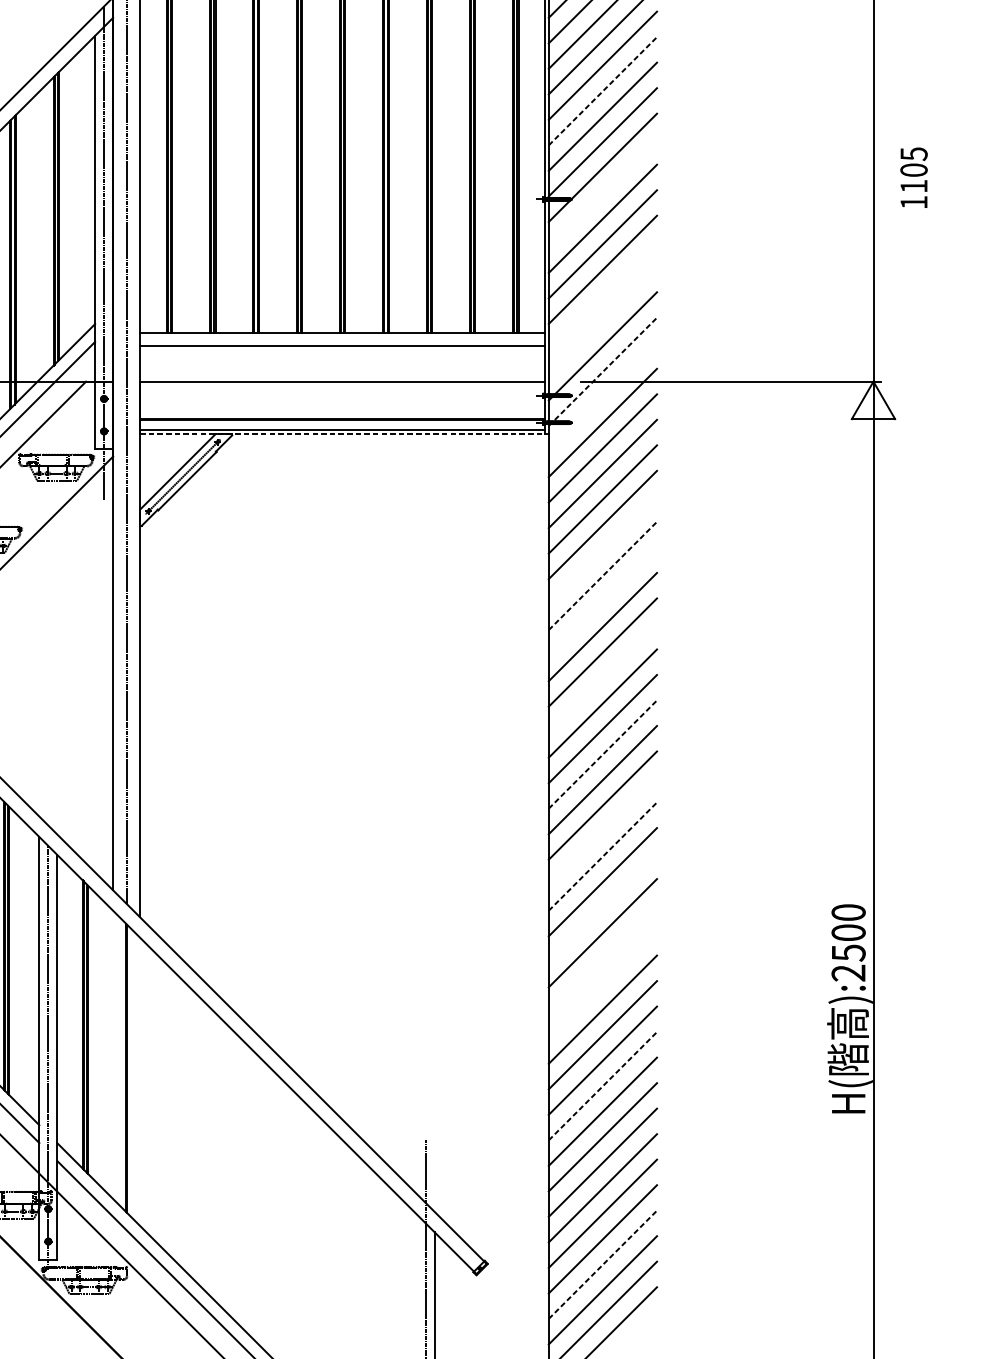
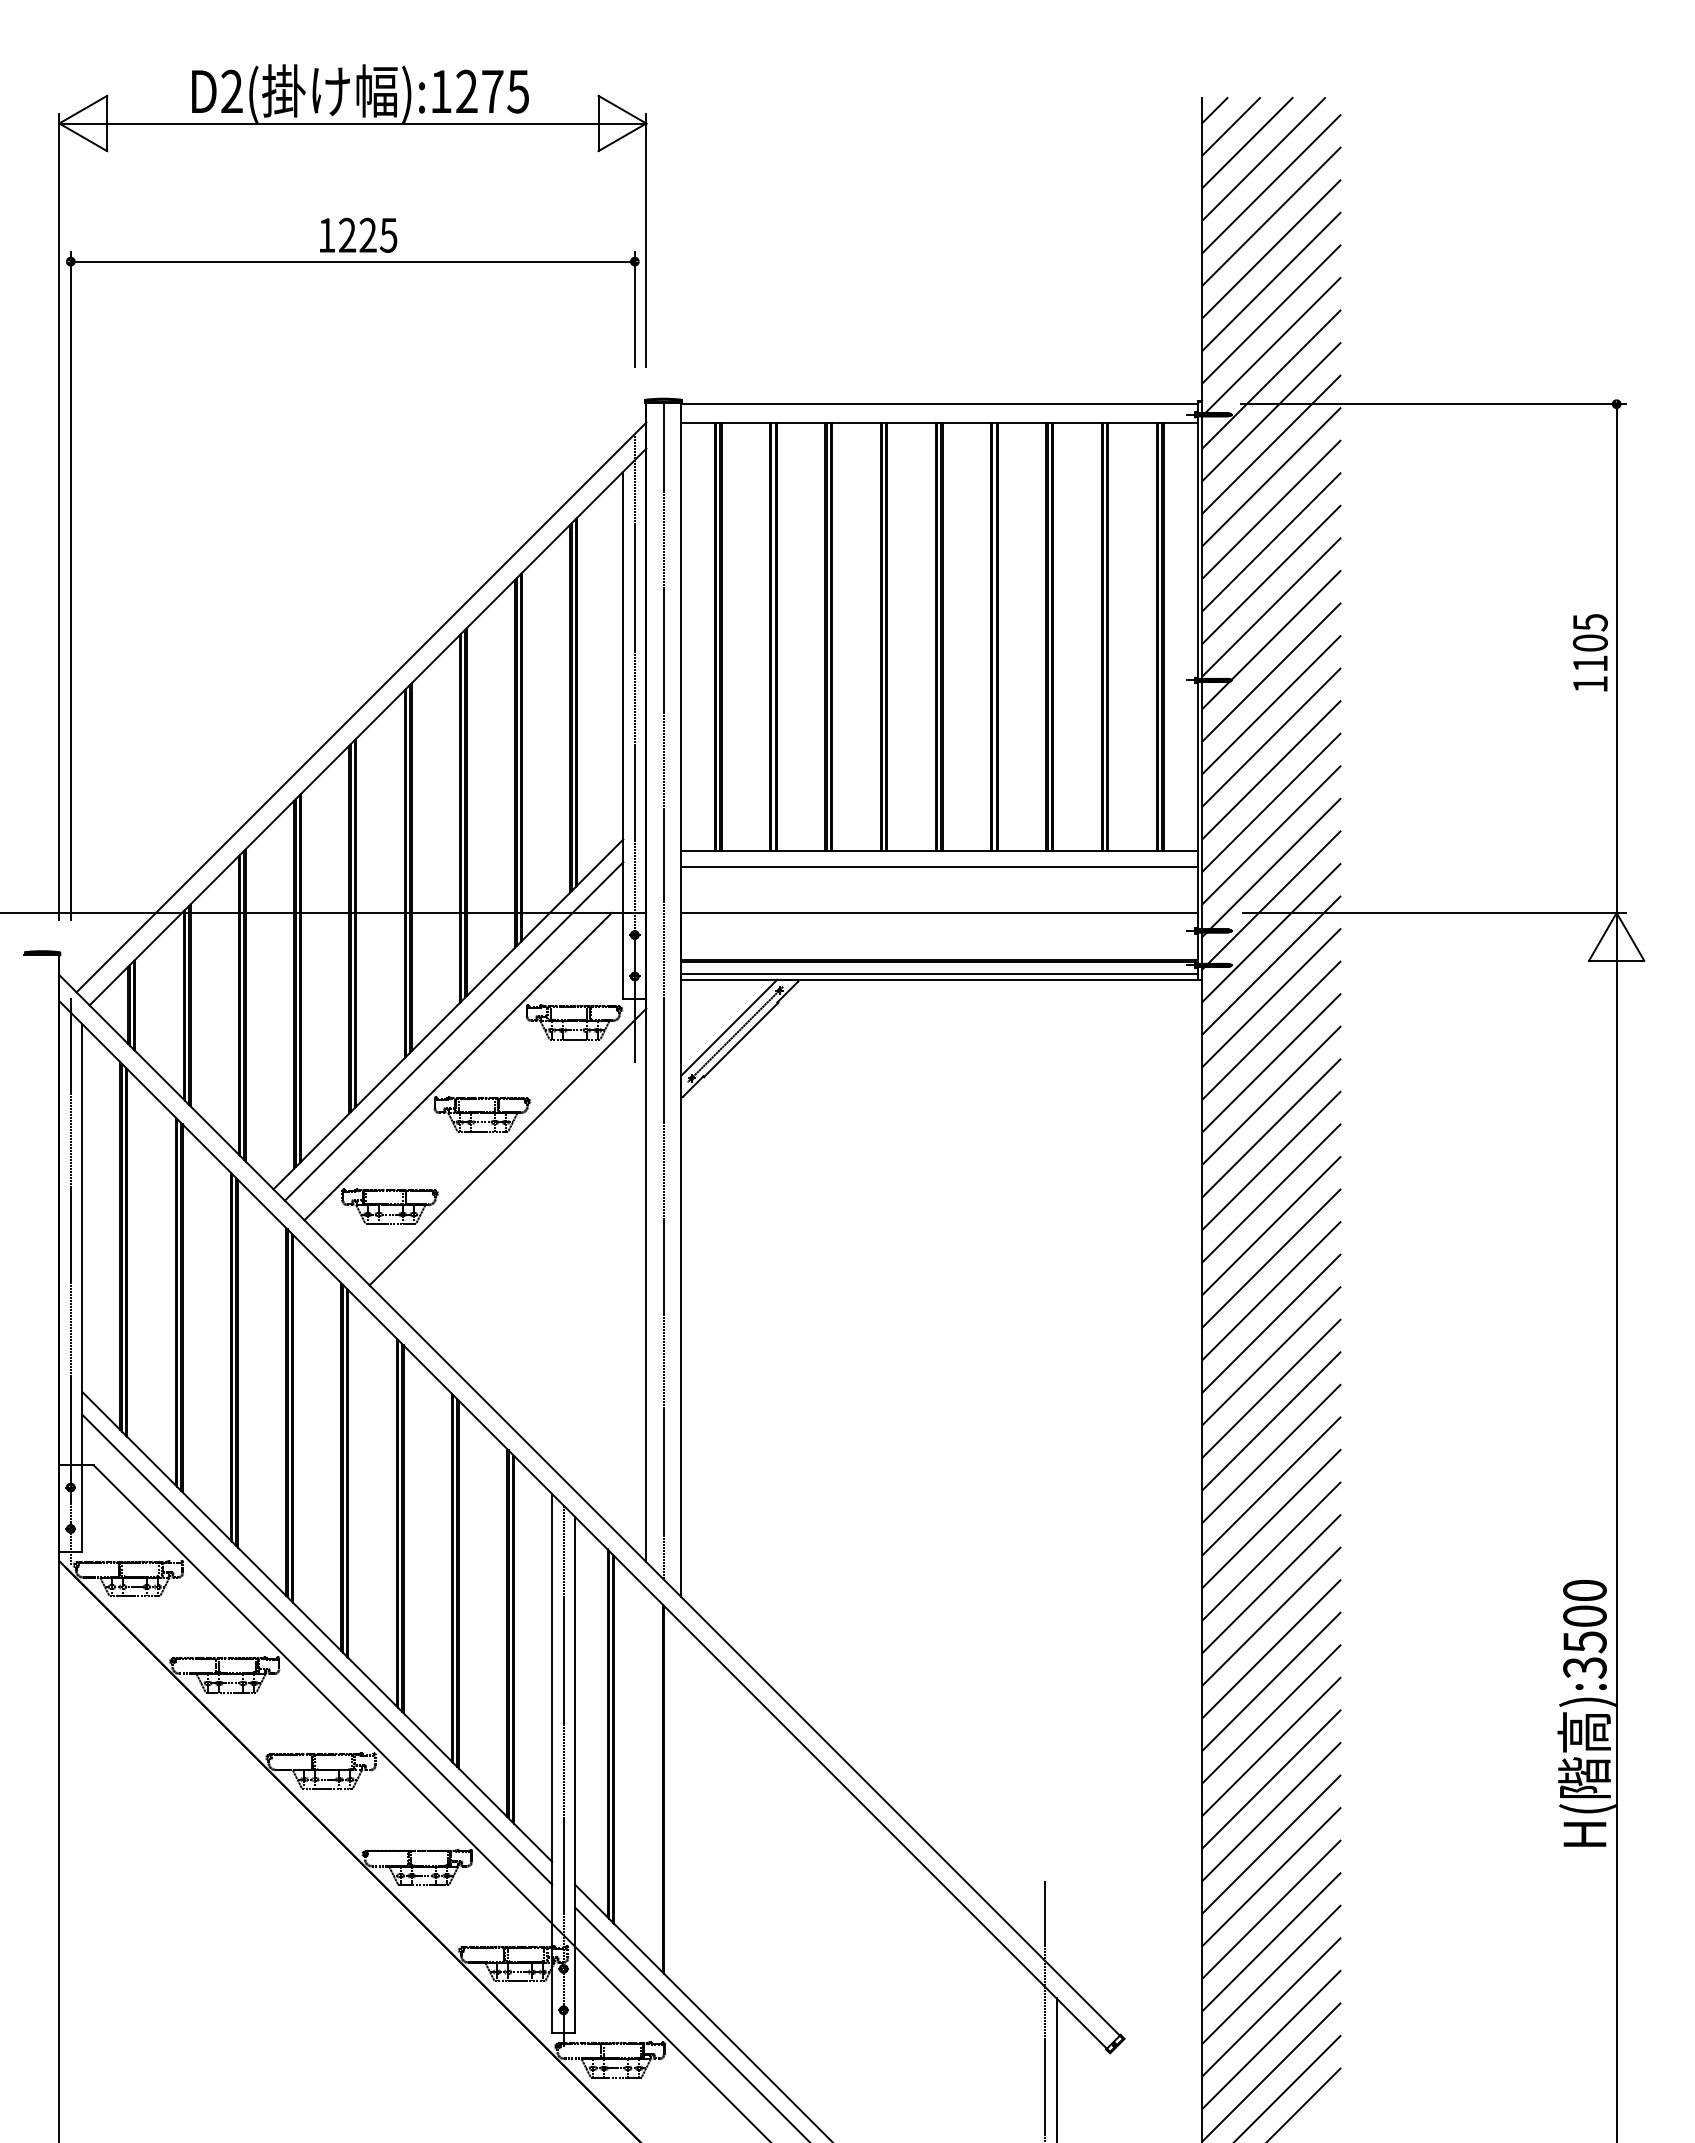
line: (603, 91) -> (1271, 542), dashed -> solid
text: (913, 177) -> (1589, 652), moved
line: (603, 193) -> (1271, 672), added
line: (603, 295) -> (1271, 802), added
line: (603, 320) -> (1271, 835), added
line: (603, 371) -> (1271, 900), dashed -> solid
line: (603, 397) -> (1271, 933), added
line: (342, 433) -> (939, 979), dashed -> solid
line: (603, 550) -> (1271, 1128), added
line: (603, 575) -> (1271, 1160), dashed -> solid
line: (603, 601) -> (1271, 1193), added
line: (603, 678) -> (1271, 1291), added
line: (603, 754) -> (1271, 1388), dashed -> solid
line: (603, 831) -> (1271, 1486), added
line: (603, 856) -> (1271, 1519), dashed -> solid
line: (603, 907) -> (1271, 1584), added
line: (603, 958) -> (1271, 1649), added
text: (848, 972) -> (1584, 1667), ):2500 -> ):3500
line: (603, 983) -> (1271, 1681), added
line: (603, 1086) -> (1271, 1812), dashed -> solid
line: (603, 1264) -> (1271, 2039), dashed -> solid

